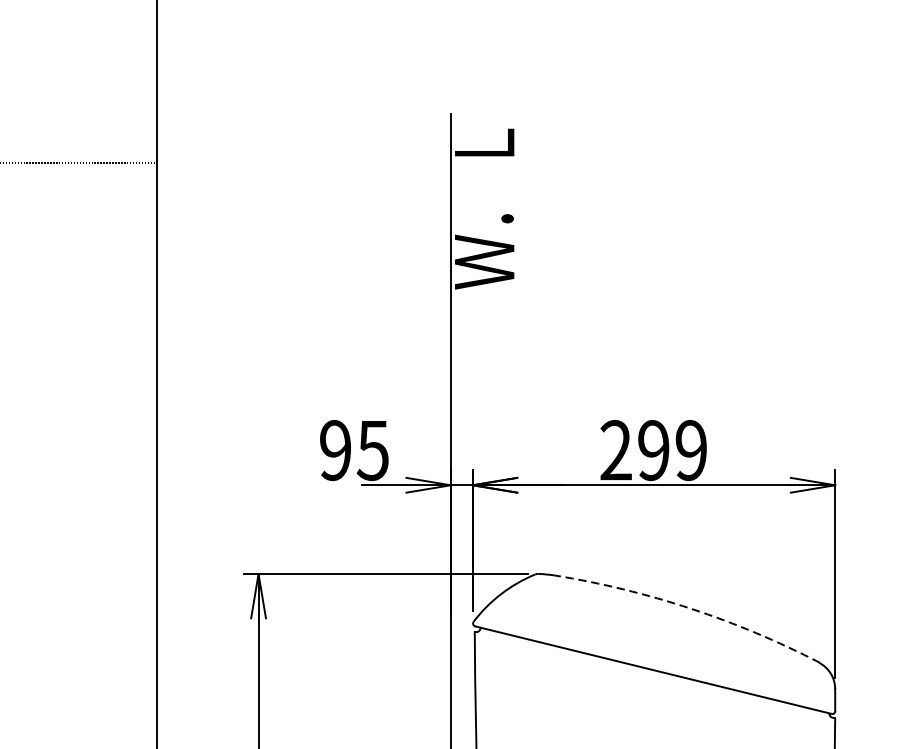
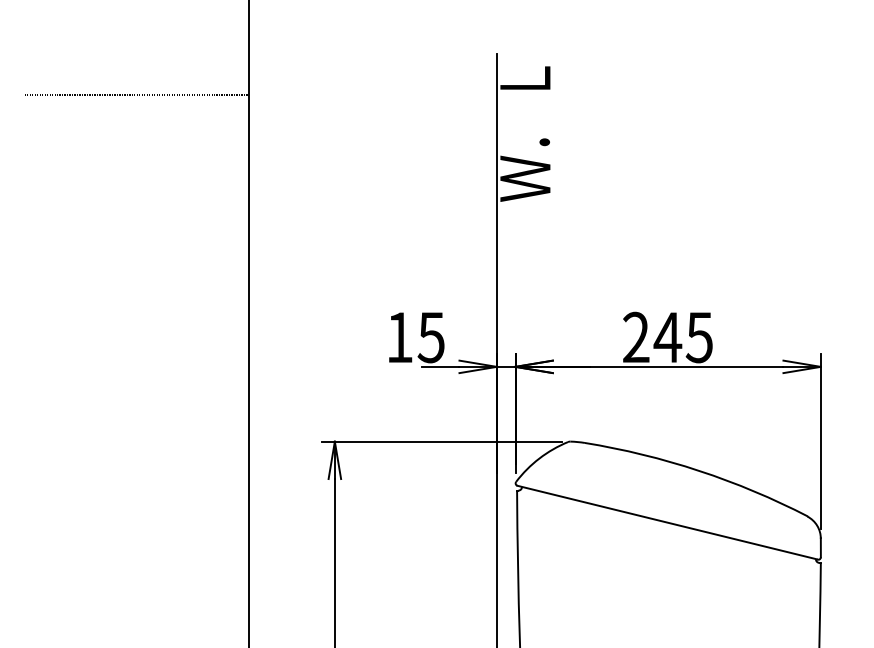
text: (335, 450) -> (399, 337), 95 -> 15
text: (671, 450) -> (682, 337), 299 -> 245
arc: (691, 608) -> (699, 470), dashed -> solid

